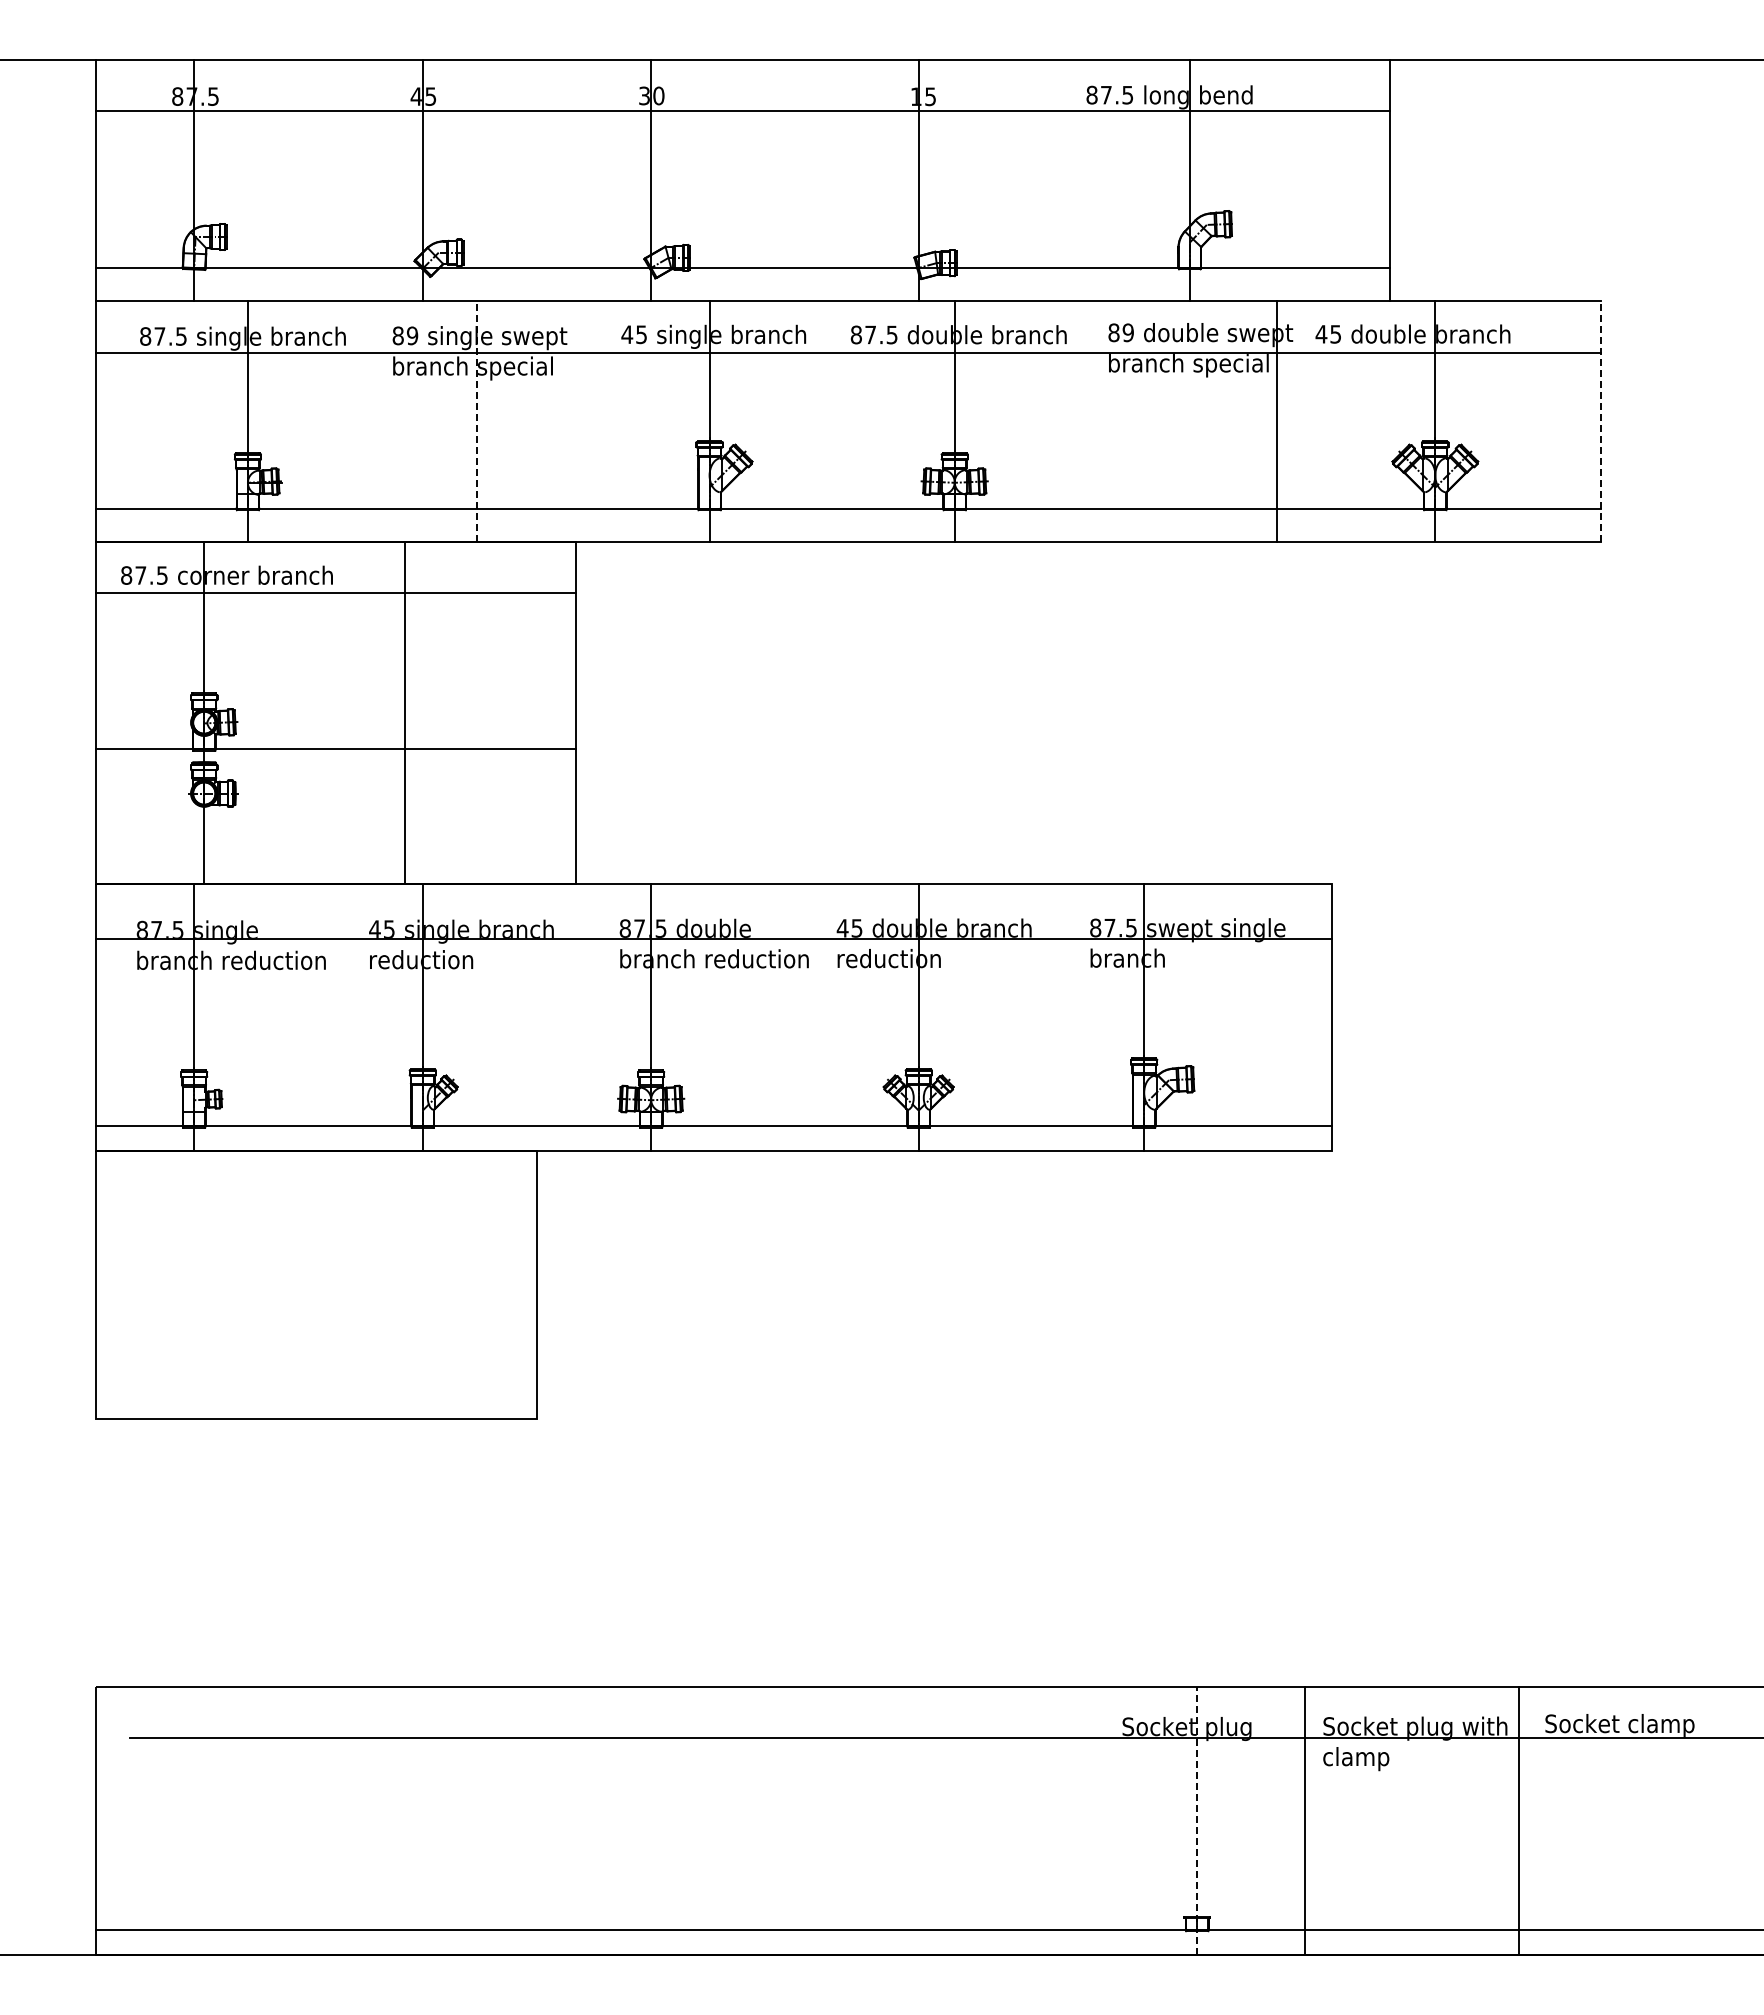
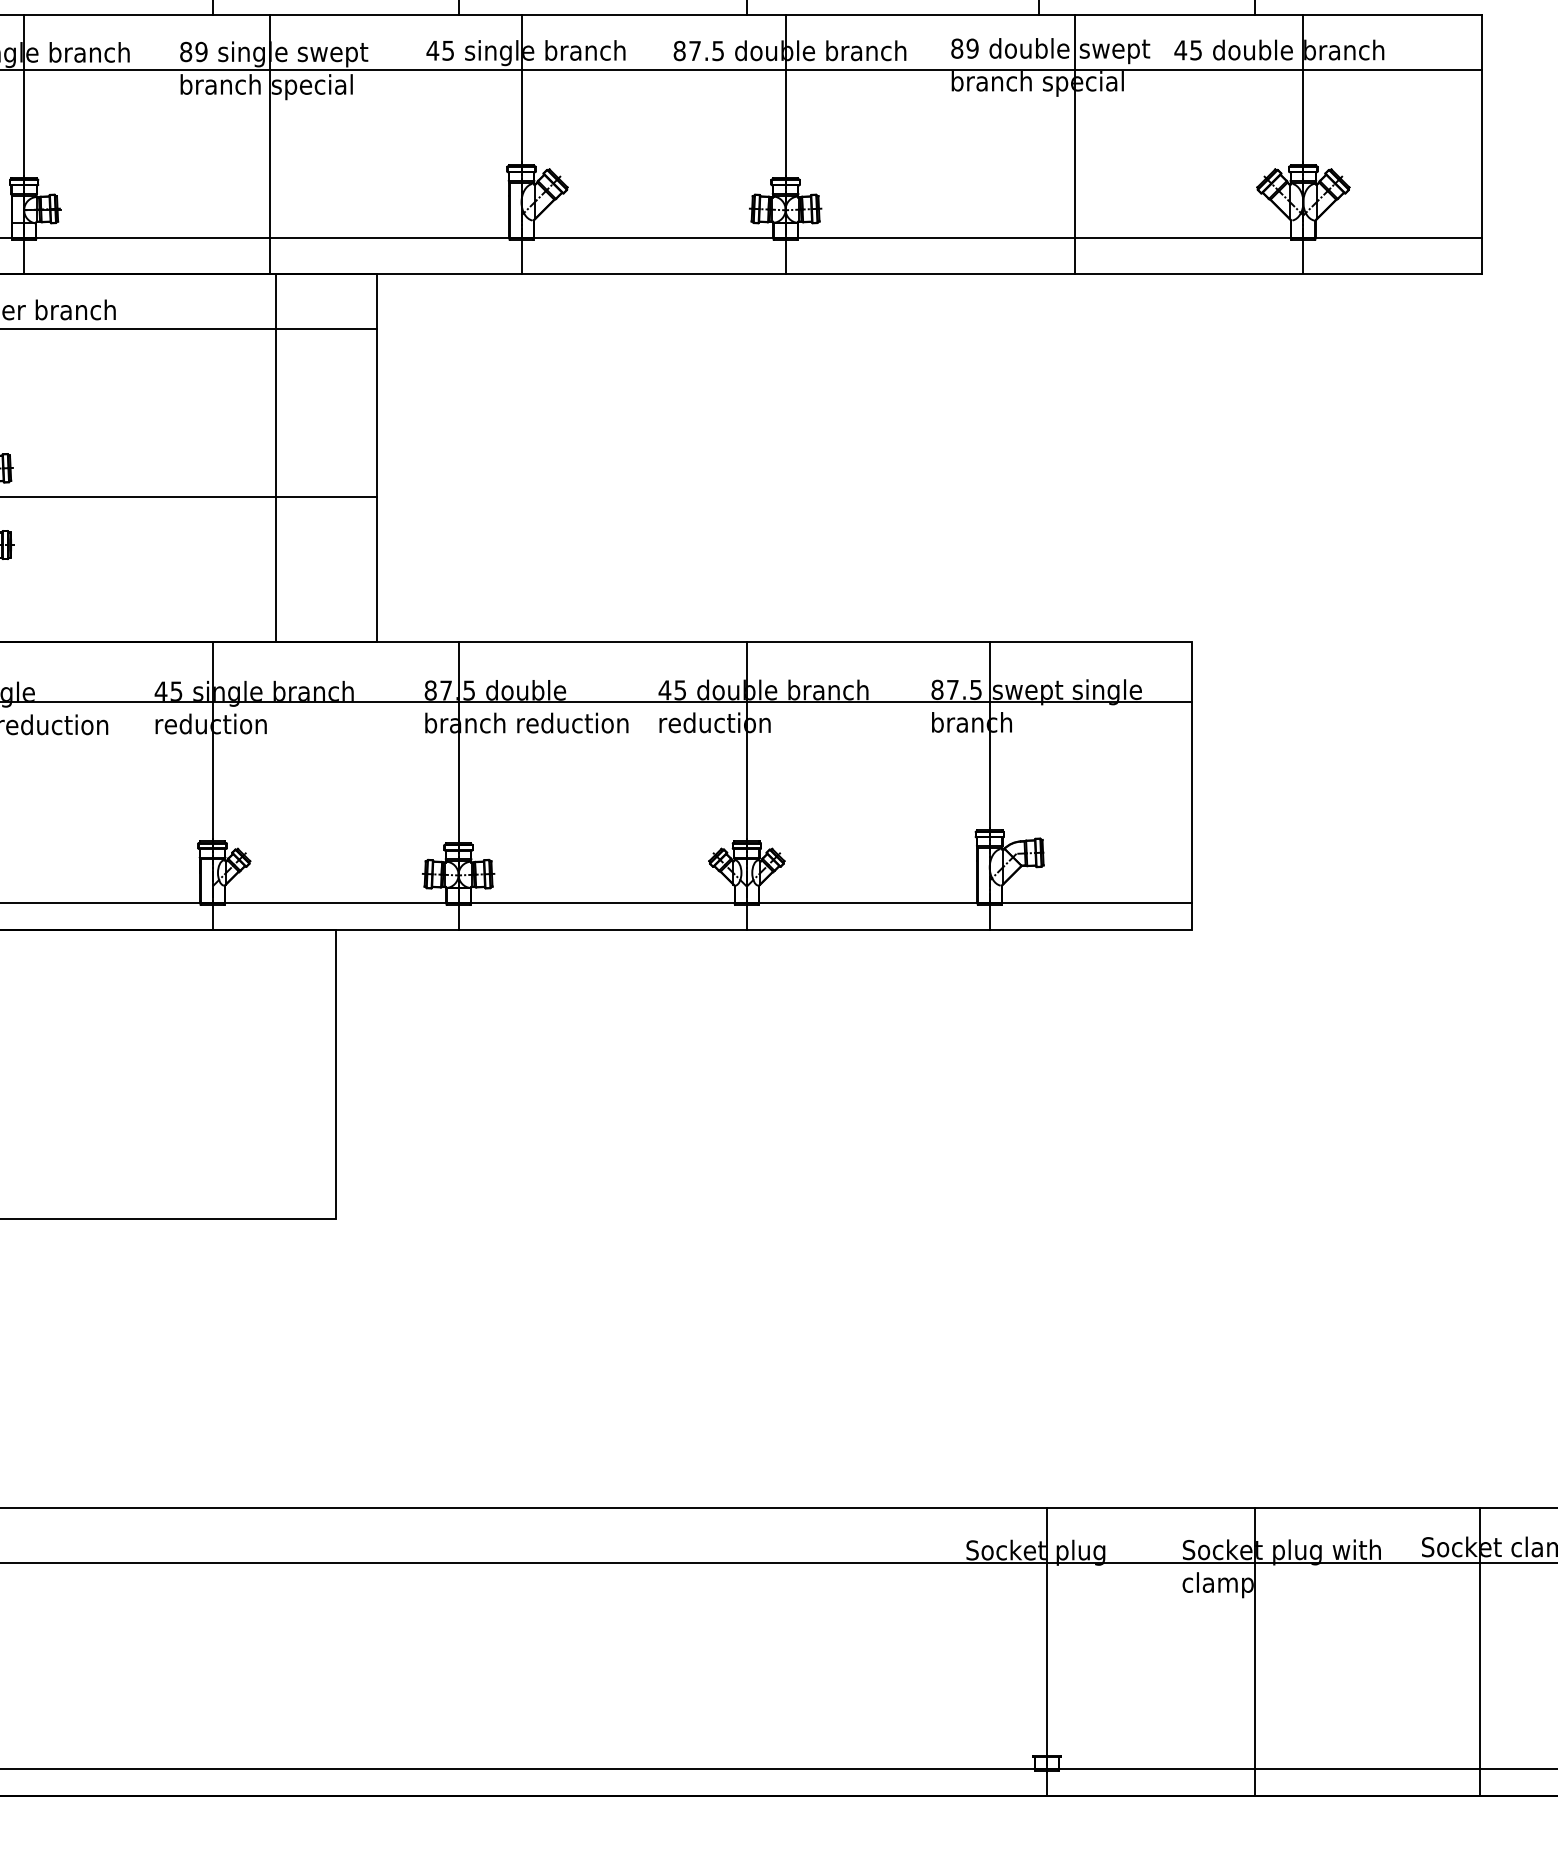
line: (476, 420) -> (270, 143), dashed -> solid
line: (1600, 420) -> (1481, 143), dashed -> solid
line: (1276, 421) -> (1074, 144), moved
line: (405, 712) -> (276, 457), moved
line: (1197, 1820) -> (1047, 1651), dashed -> solid
line: (1304, 1820) -> (1255, 1651), moved
line: (1518, 1820) -> (1480, 1651), moved

